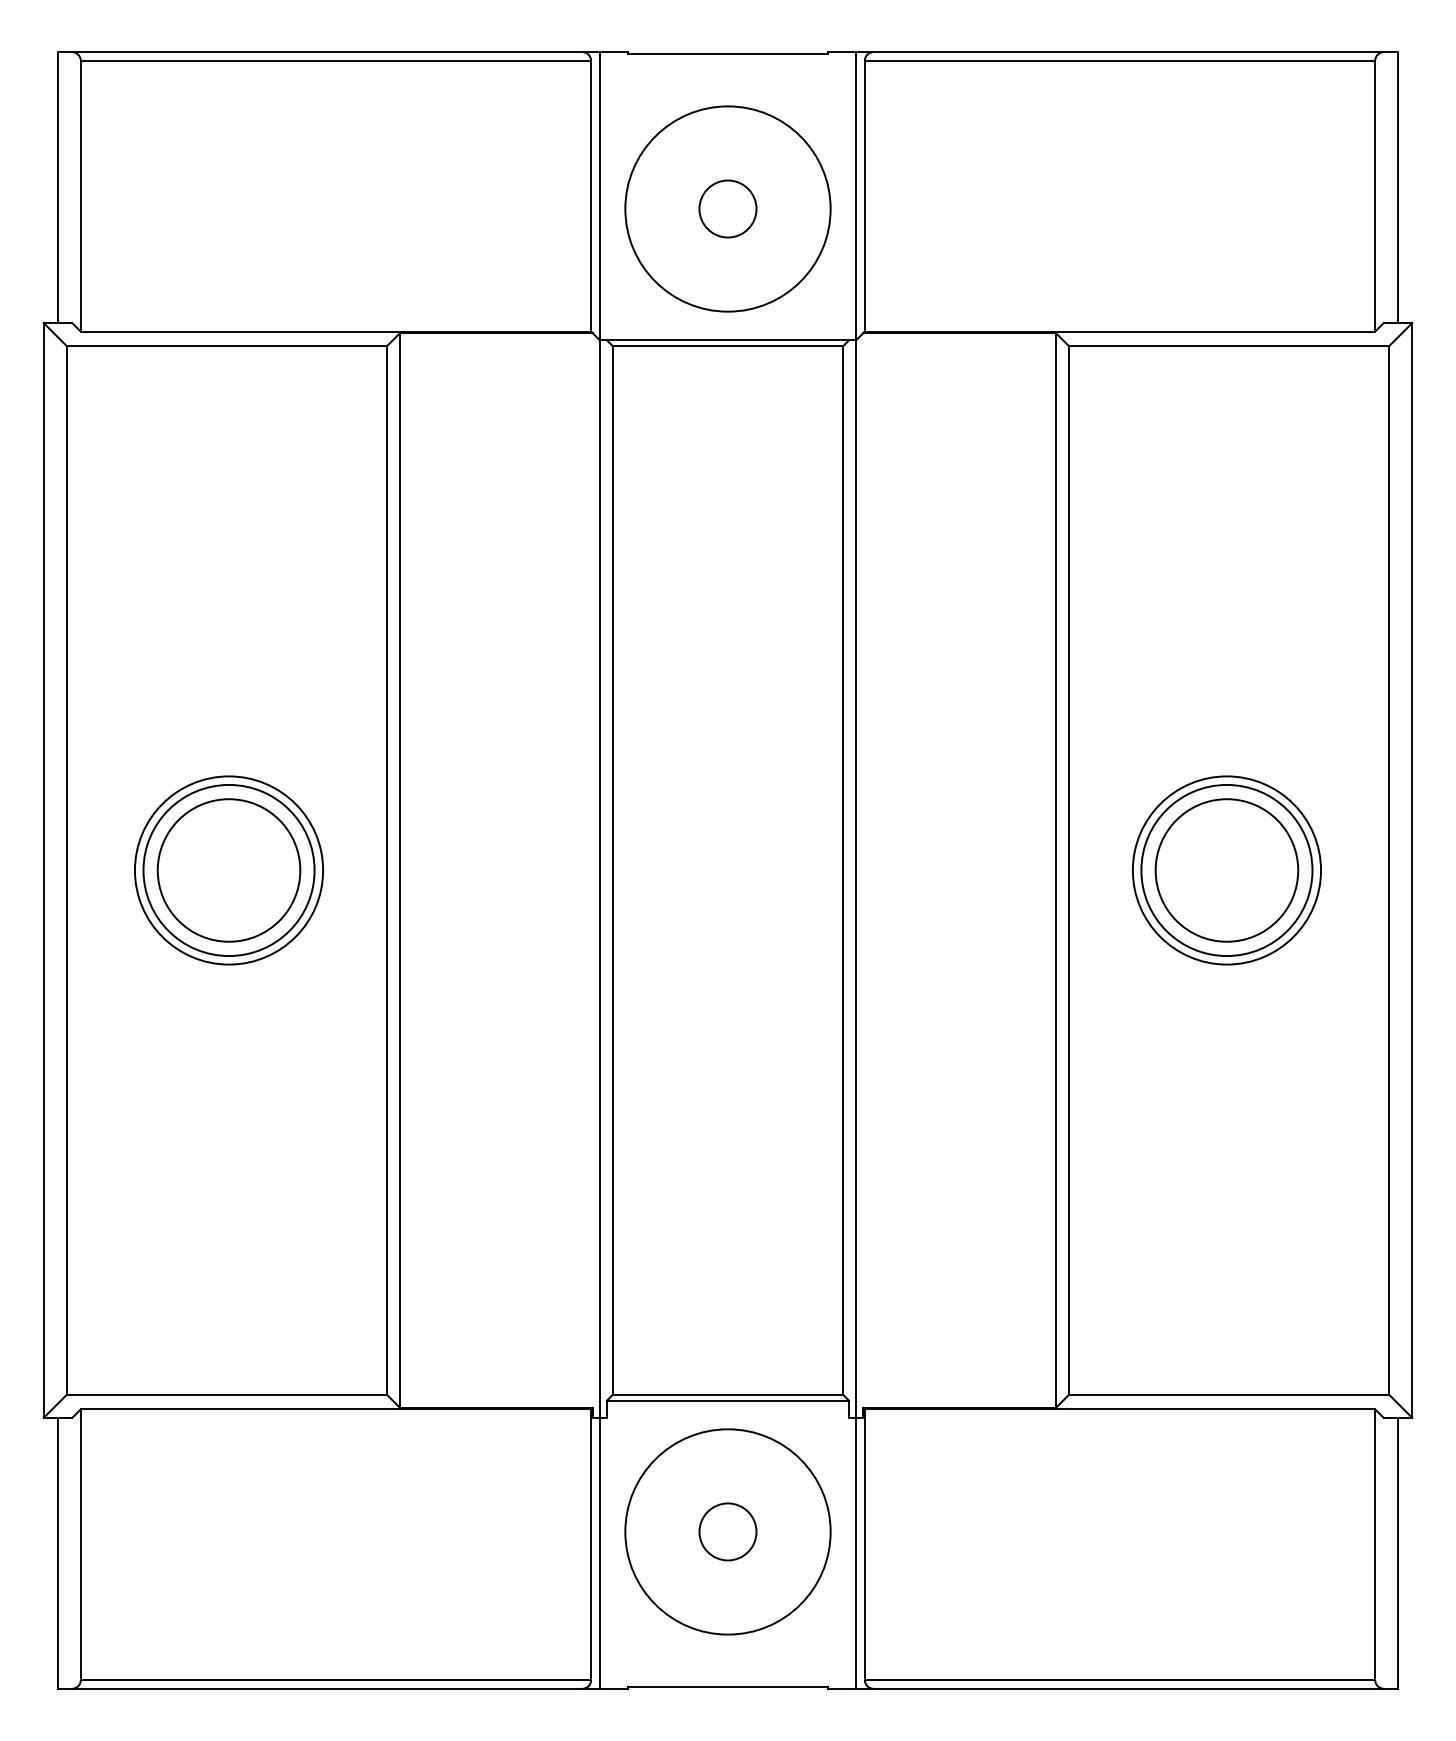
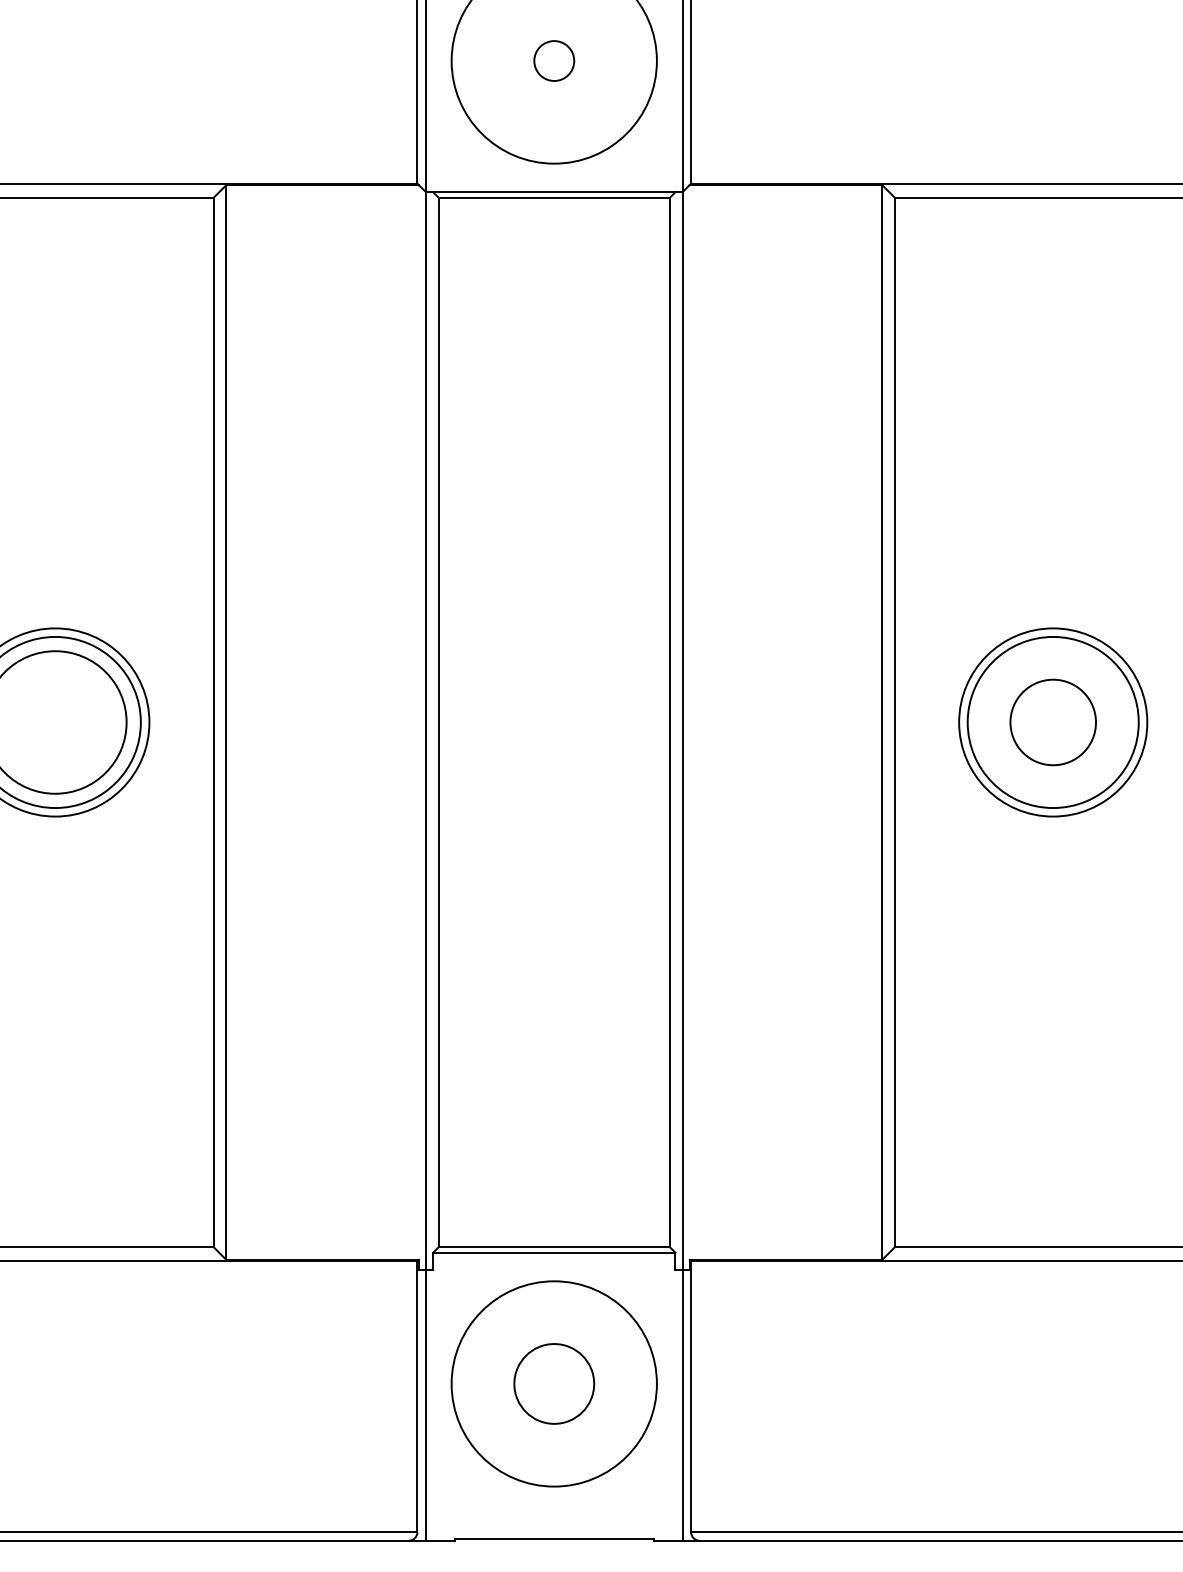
circle: (727, 208) -> (553, 60), size x0.7
circle: (1226, 870) -> (1052, 722), size x0.6
circle: (727, 1531) -> (553, 1383), size x1.4

